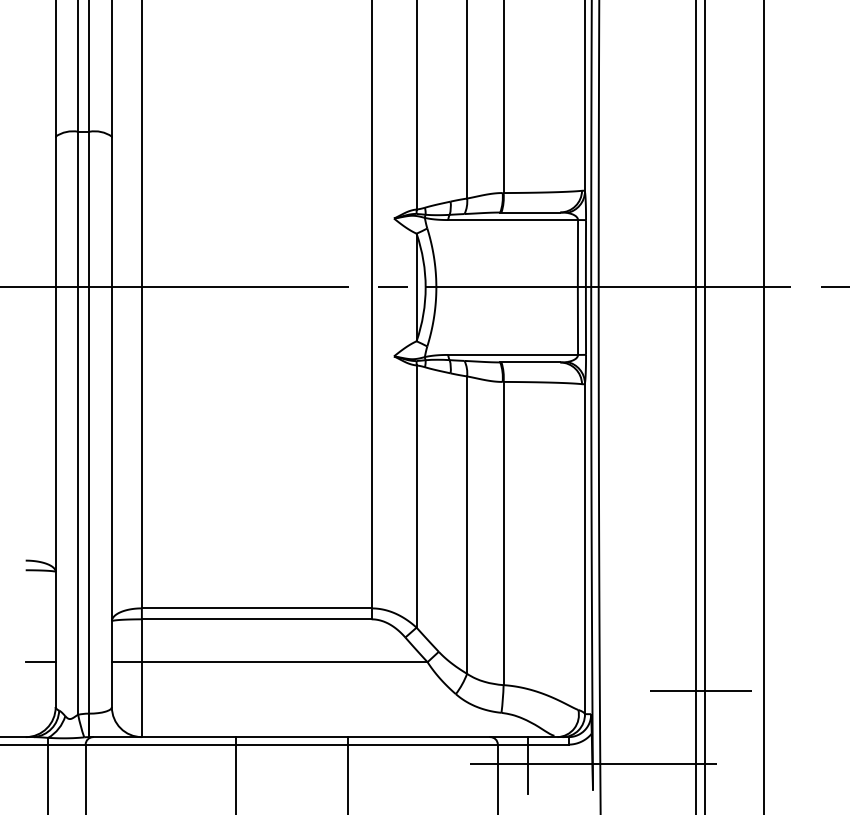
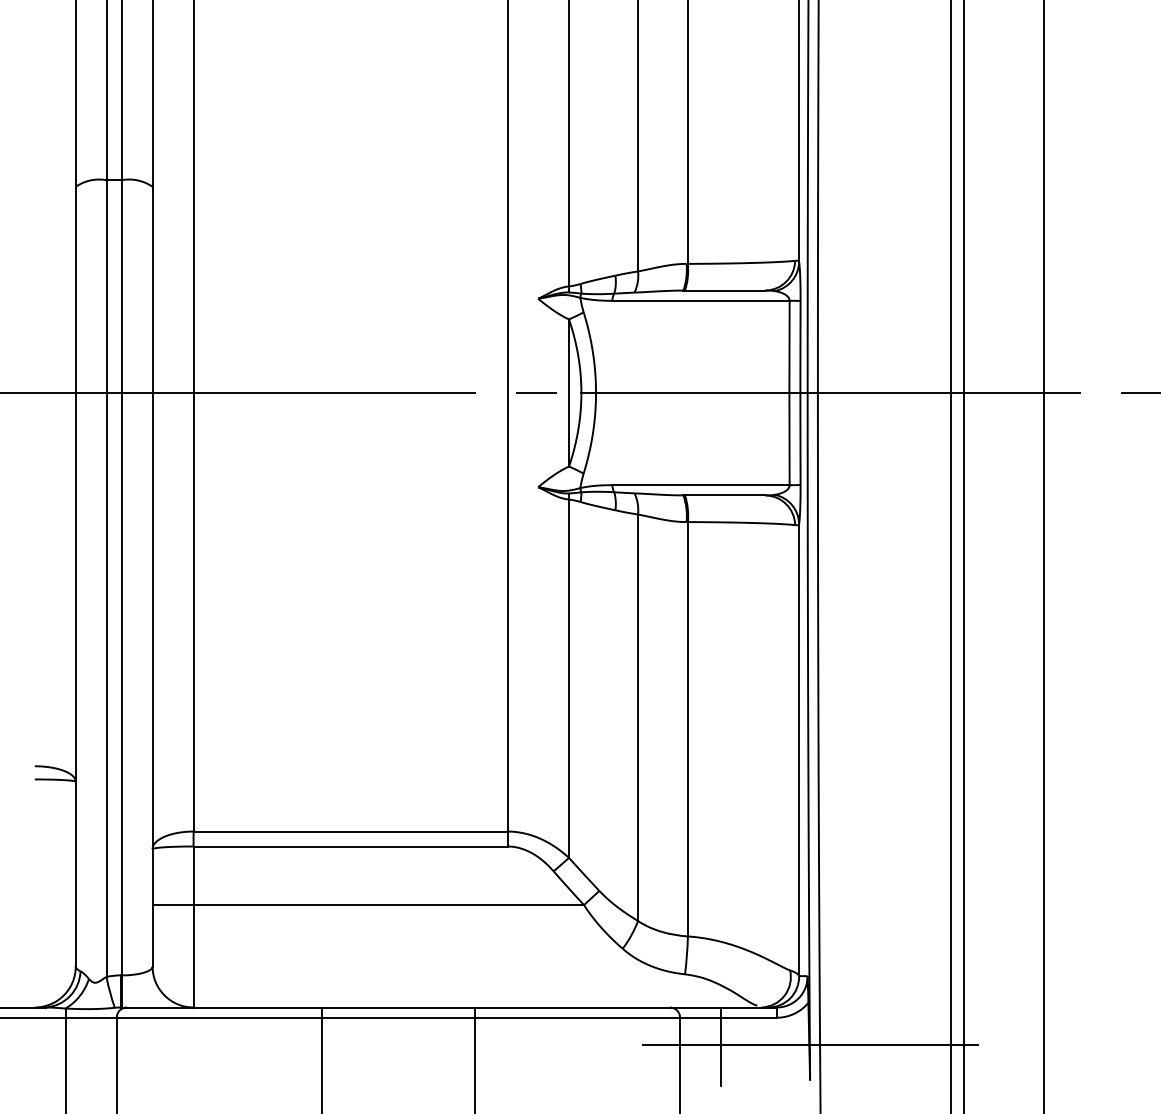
line: (40, 662) -> (54, 905), removed
line: (700, 691) -> (957, 944), removed

